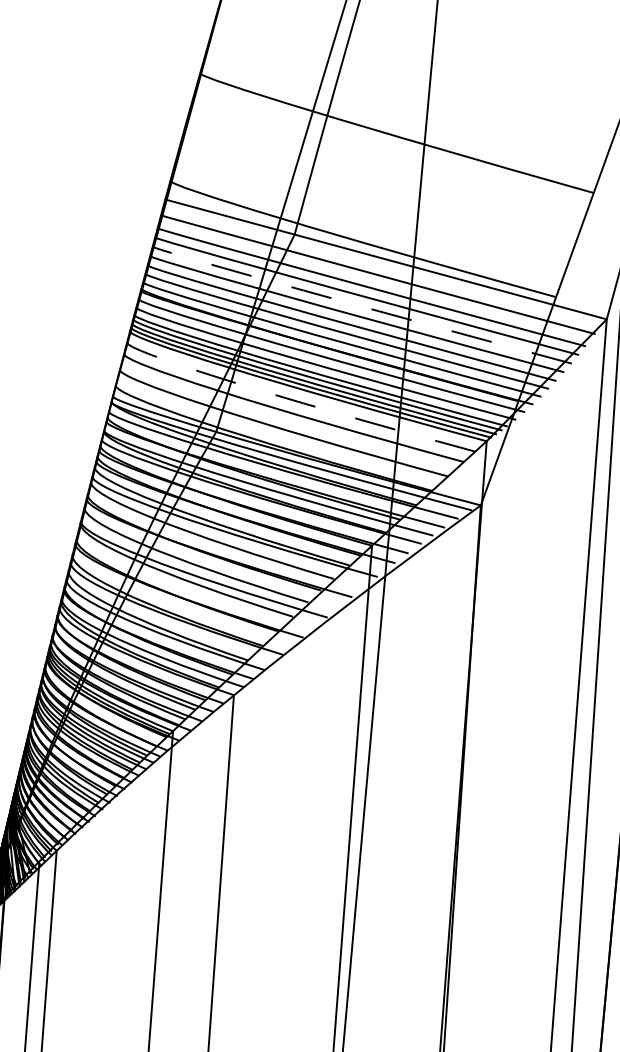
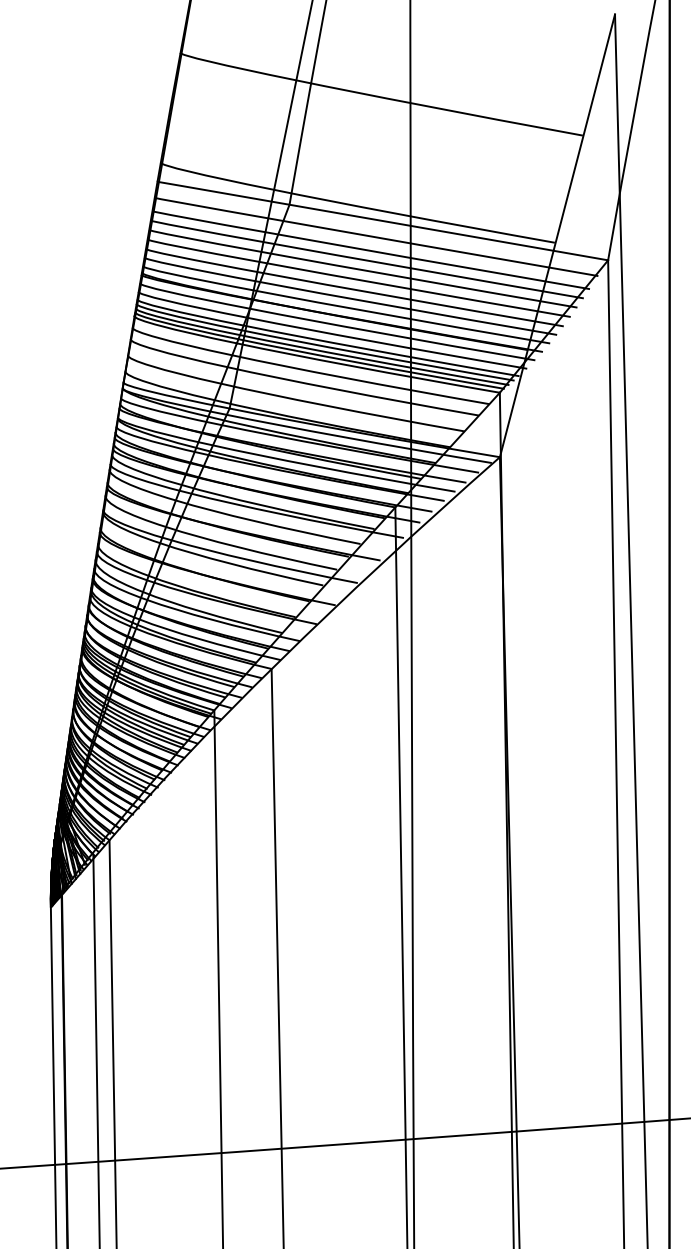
arc: (352, 303) -> (353, 268), dashed -> solid
arc: (290, 399) -> (300, 369), dashed -> solid

